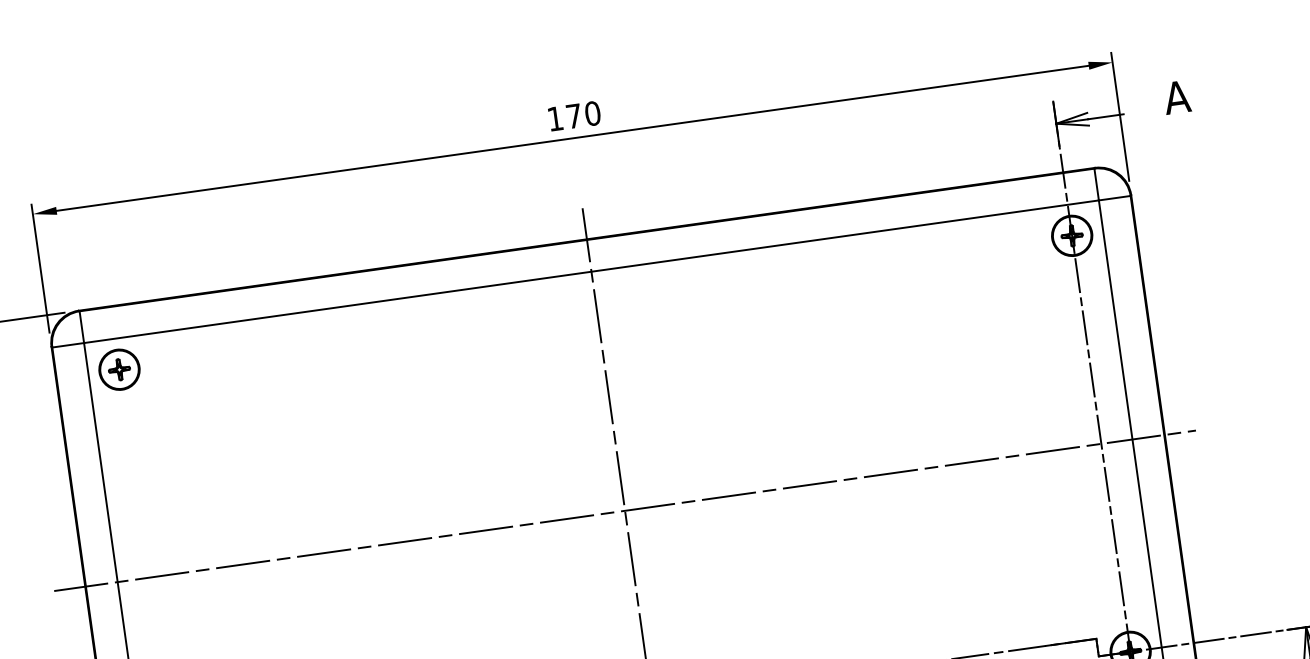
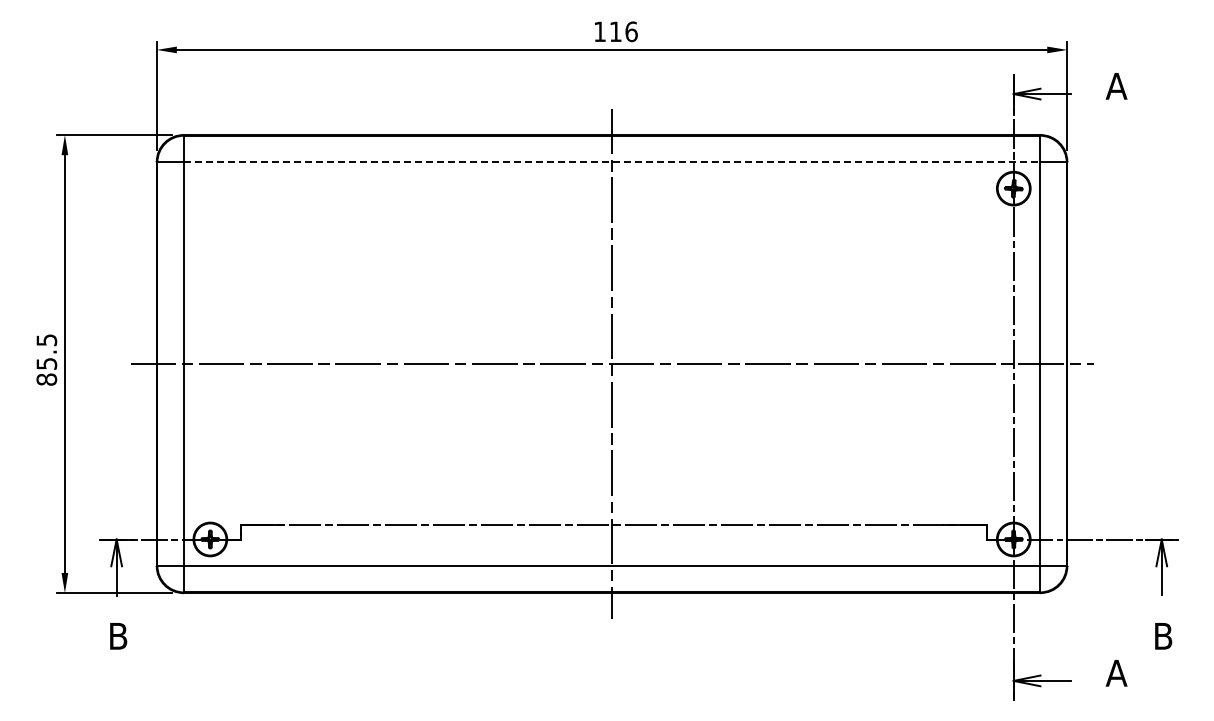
text: (583, 114) -> (623, 31), 170 -> 116
line: (592, 271) -> (612, 162), solid -> dashed
part: (119, 369) -> (210, 188), removed

